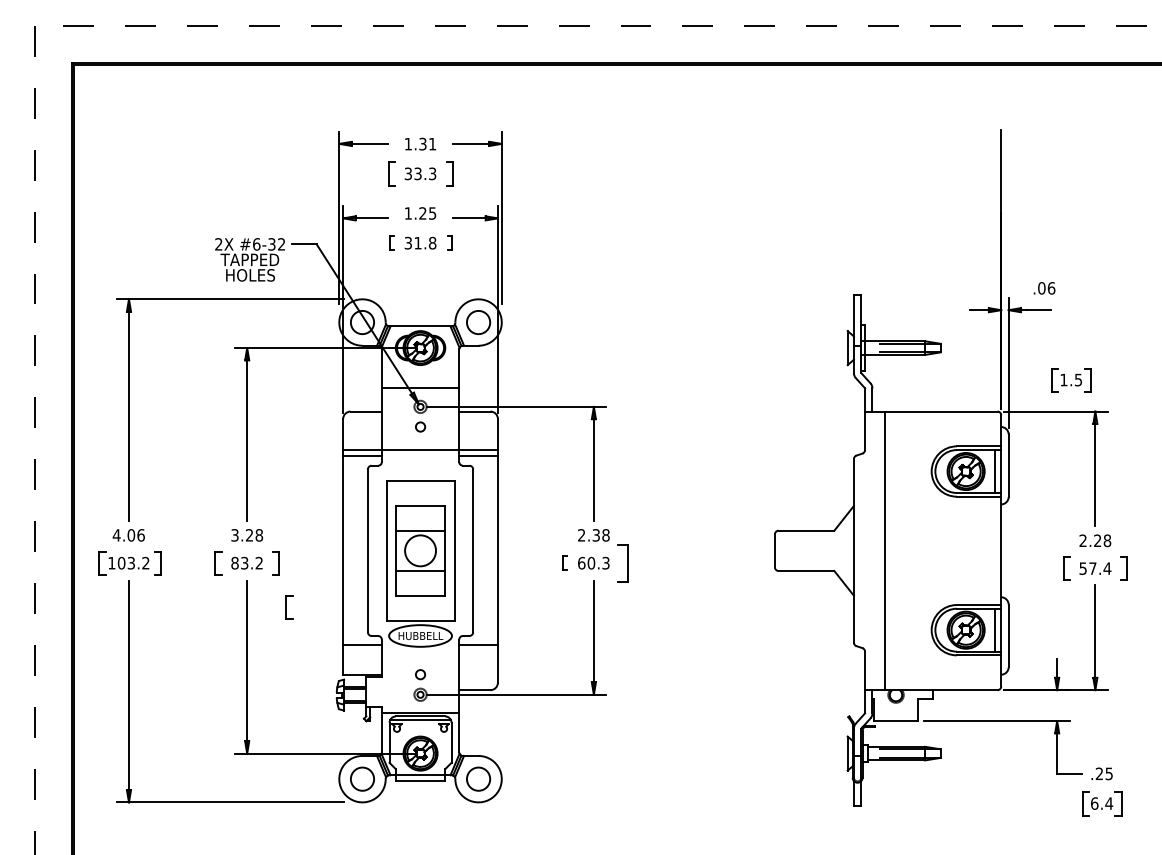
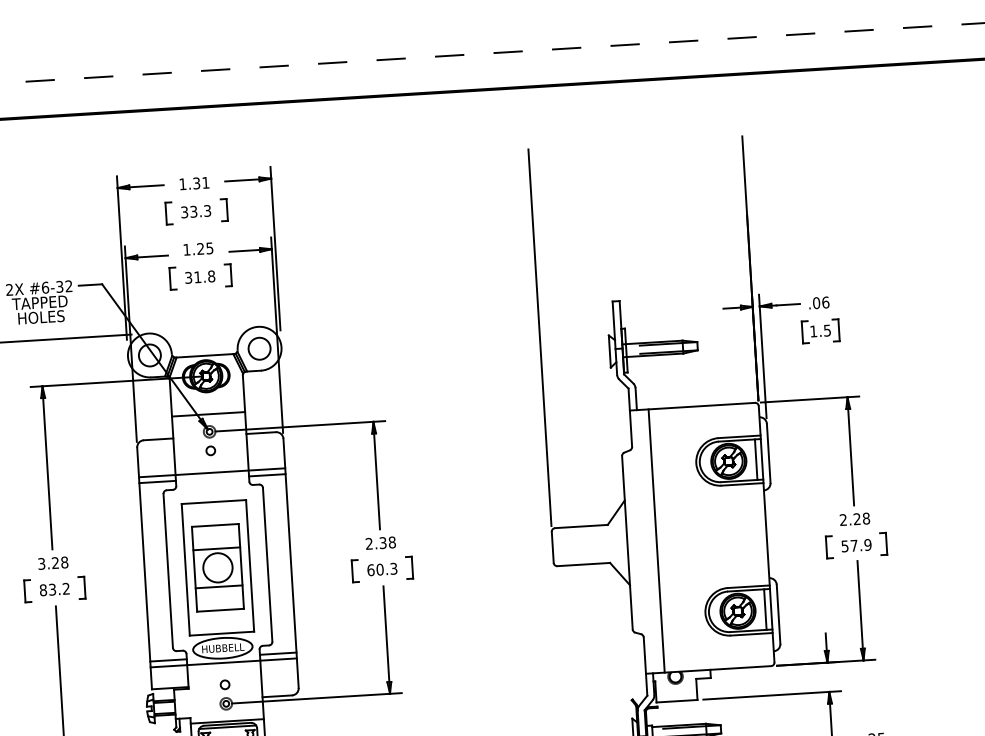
part: (391, 242) -> (172, 278), size x1.67
part: (449, 242) -> (227, 274), size x1.67
text: (1044, 288) -> (819, 303), moved
line: (774, 328) -> (539, 337), added
part: (1071, 380) -> (820, 331), moved
part: (564, 563) -> (354, 571), size x1.67
part: (622, 563) -> (409, 568), size x0.62
text: (1107, 568) -> (868, 544), 57.4 -> 57.9
part: (289, 607) -> (97, 628), removed
line: (420, 651) -> (223, 662), added

